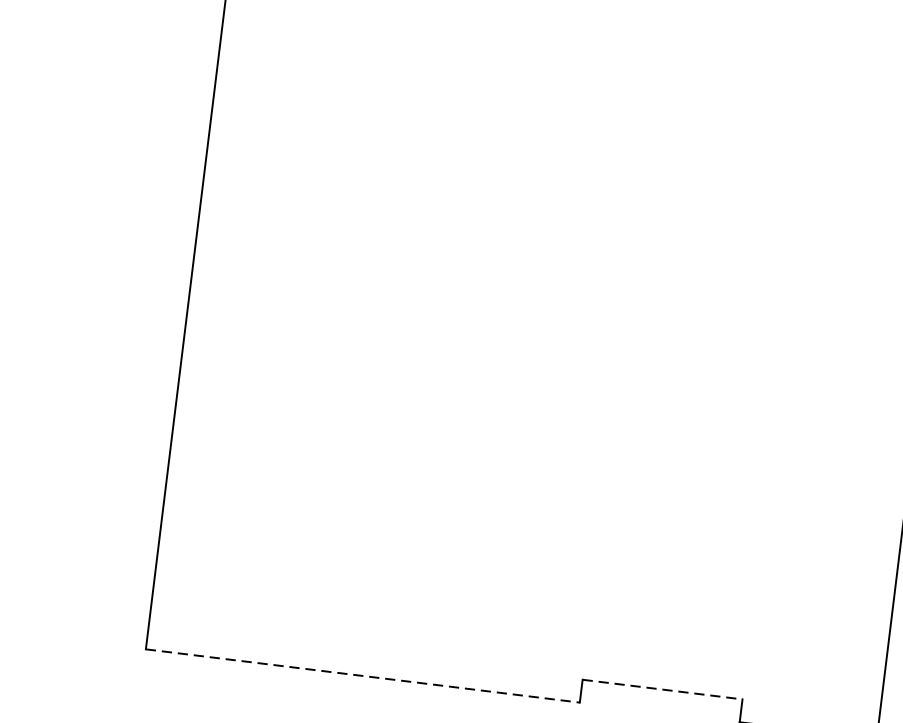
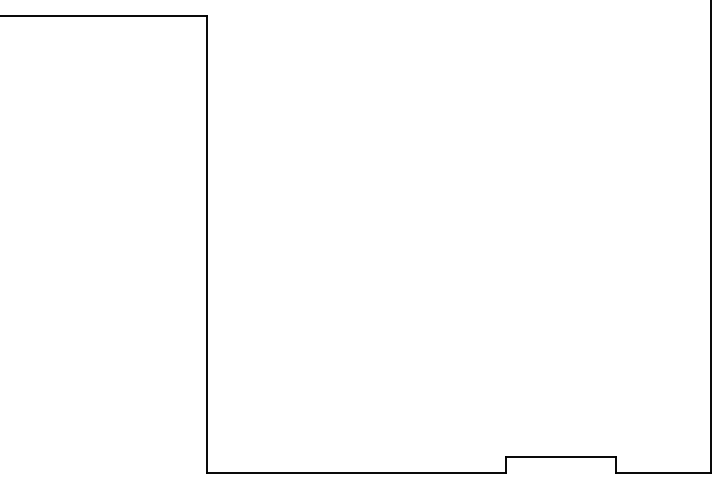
line: (362, 676) -> (356, 473), dashed -> solid
line: (662, 689) -> (561, 457), dashed -> solid

